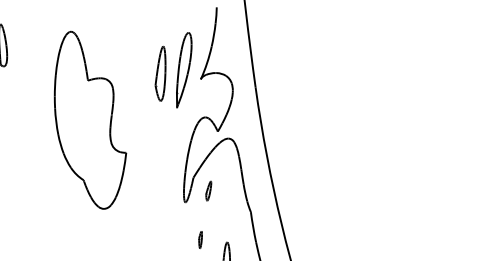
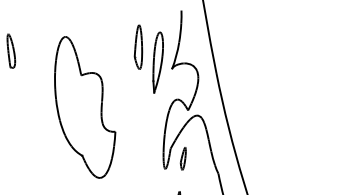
part: (160, 73) -> (138, 47), moved
part: (208, 190) -> (183, 158), size x1.43

